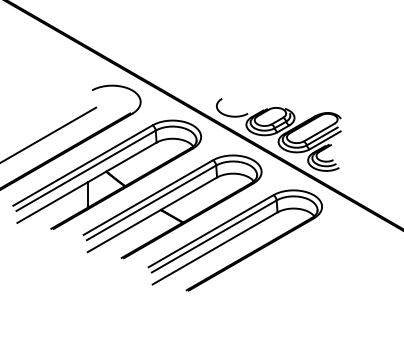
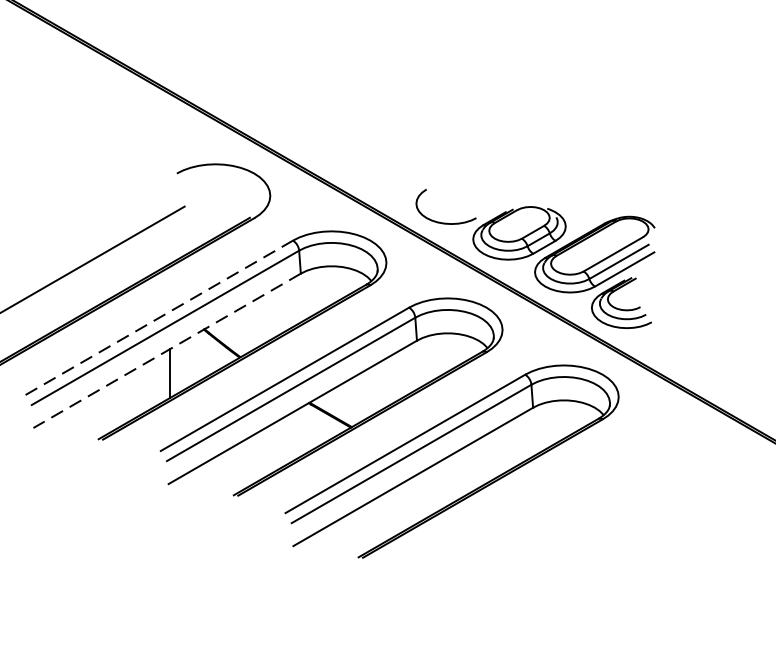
line: (83, 165) -> (160, 317), solid -> dashed
line: (86, 183) -> (166, 352), solid -> dashed

